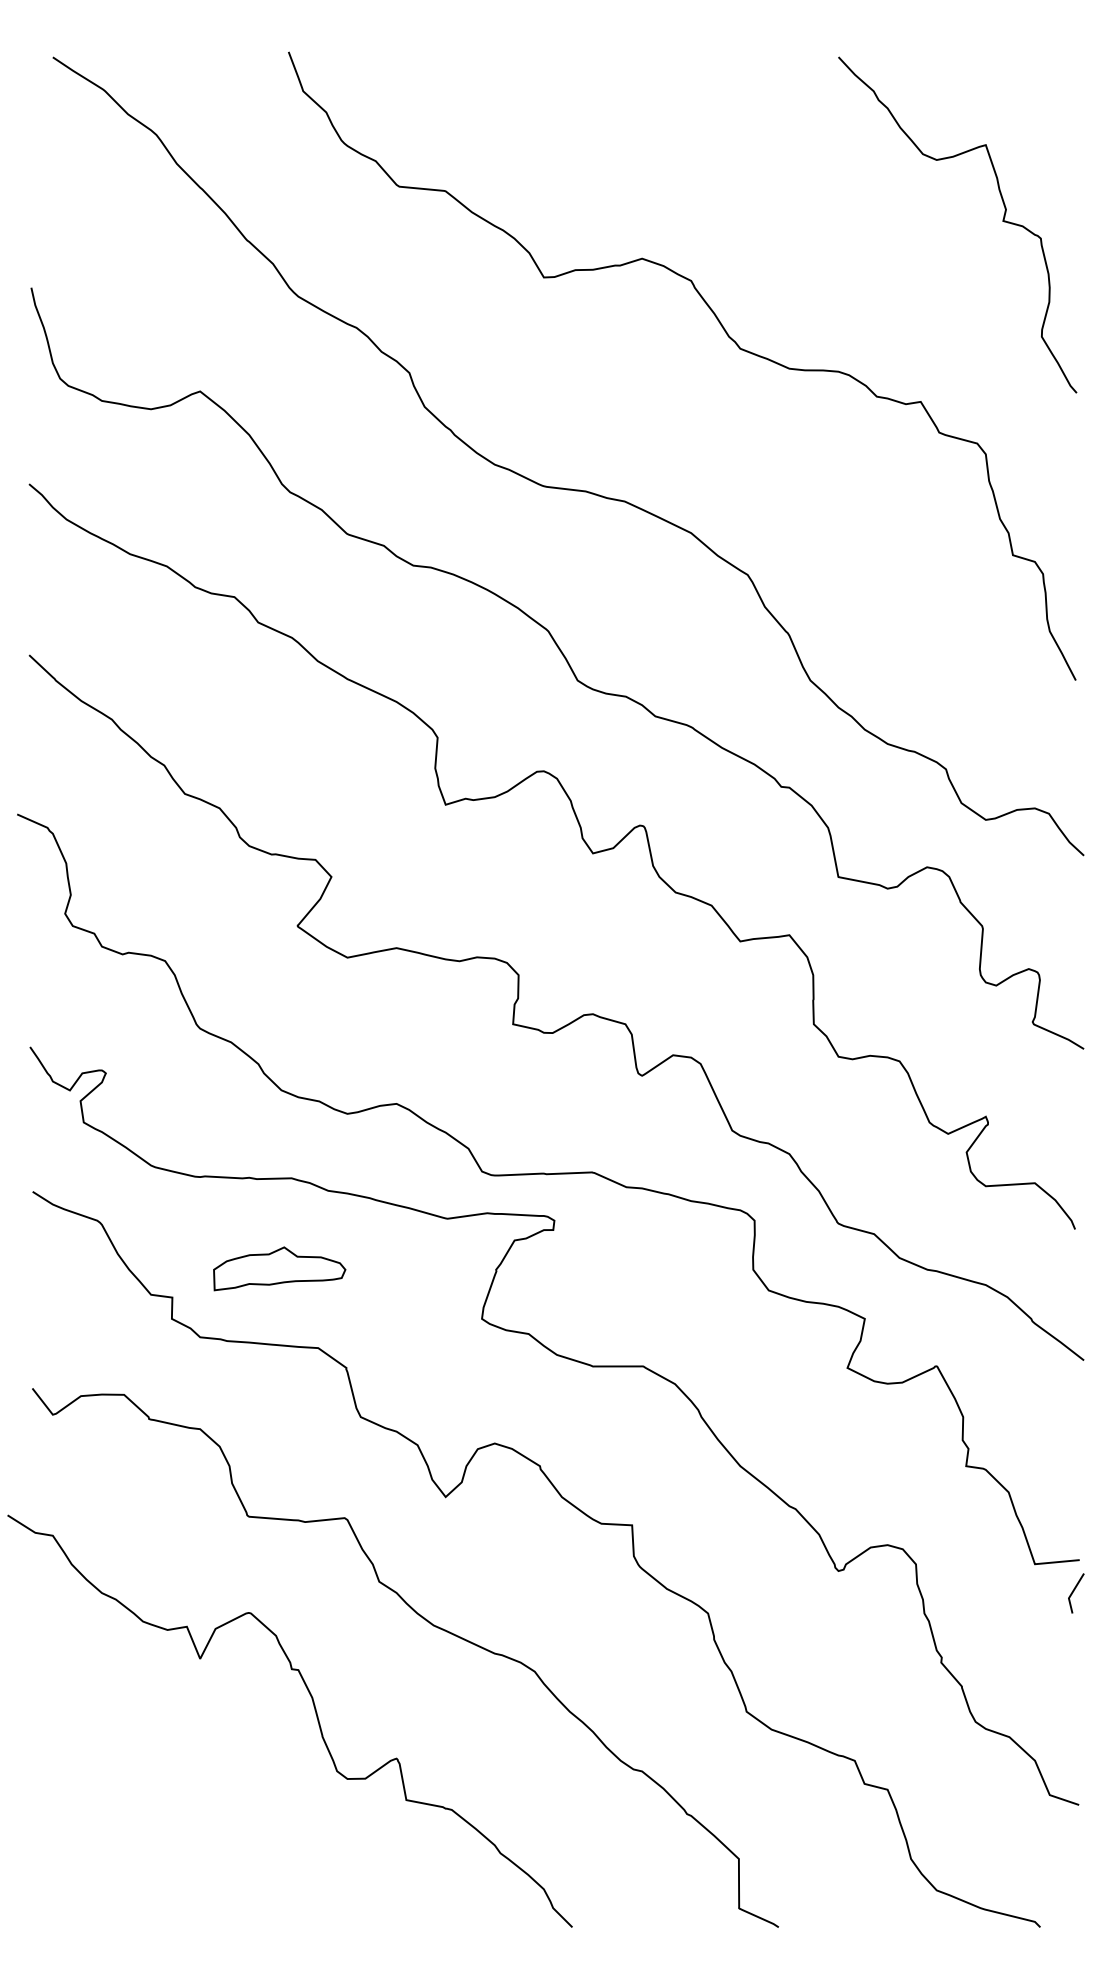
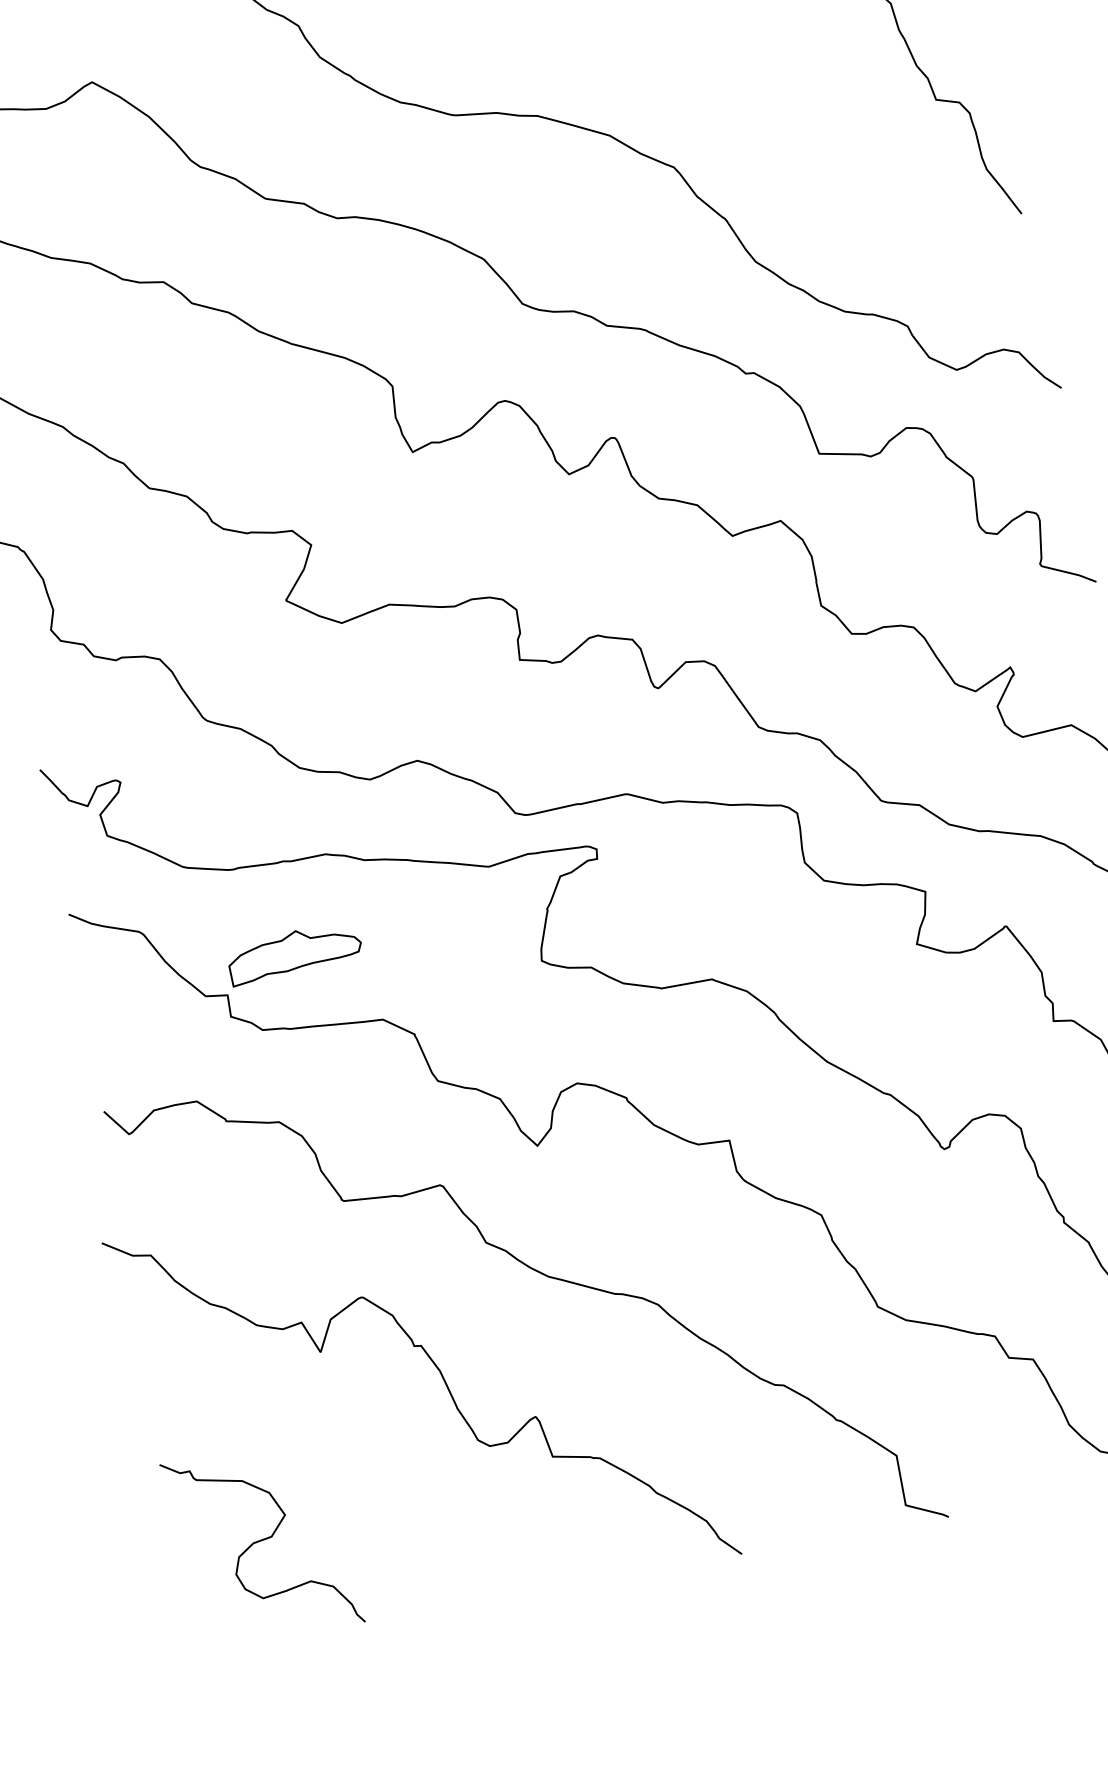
part: (279, 1268) -> (294, 953), moved
curve: (110, 1831) -> (261, 1541), added

